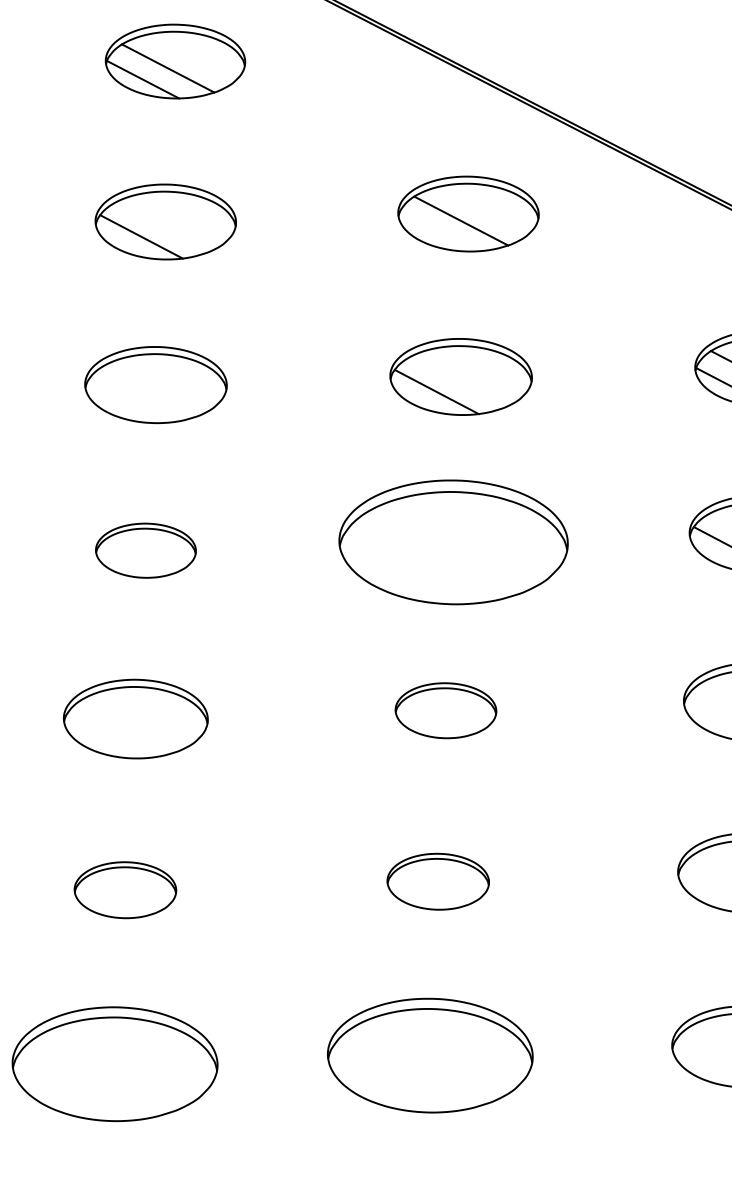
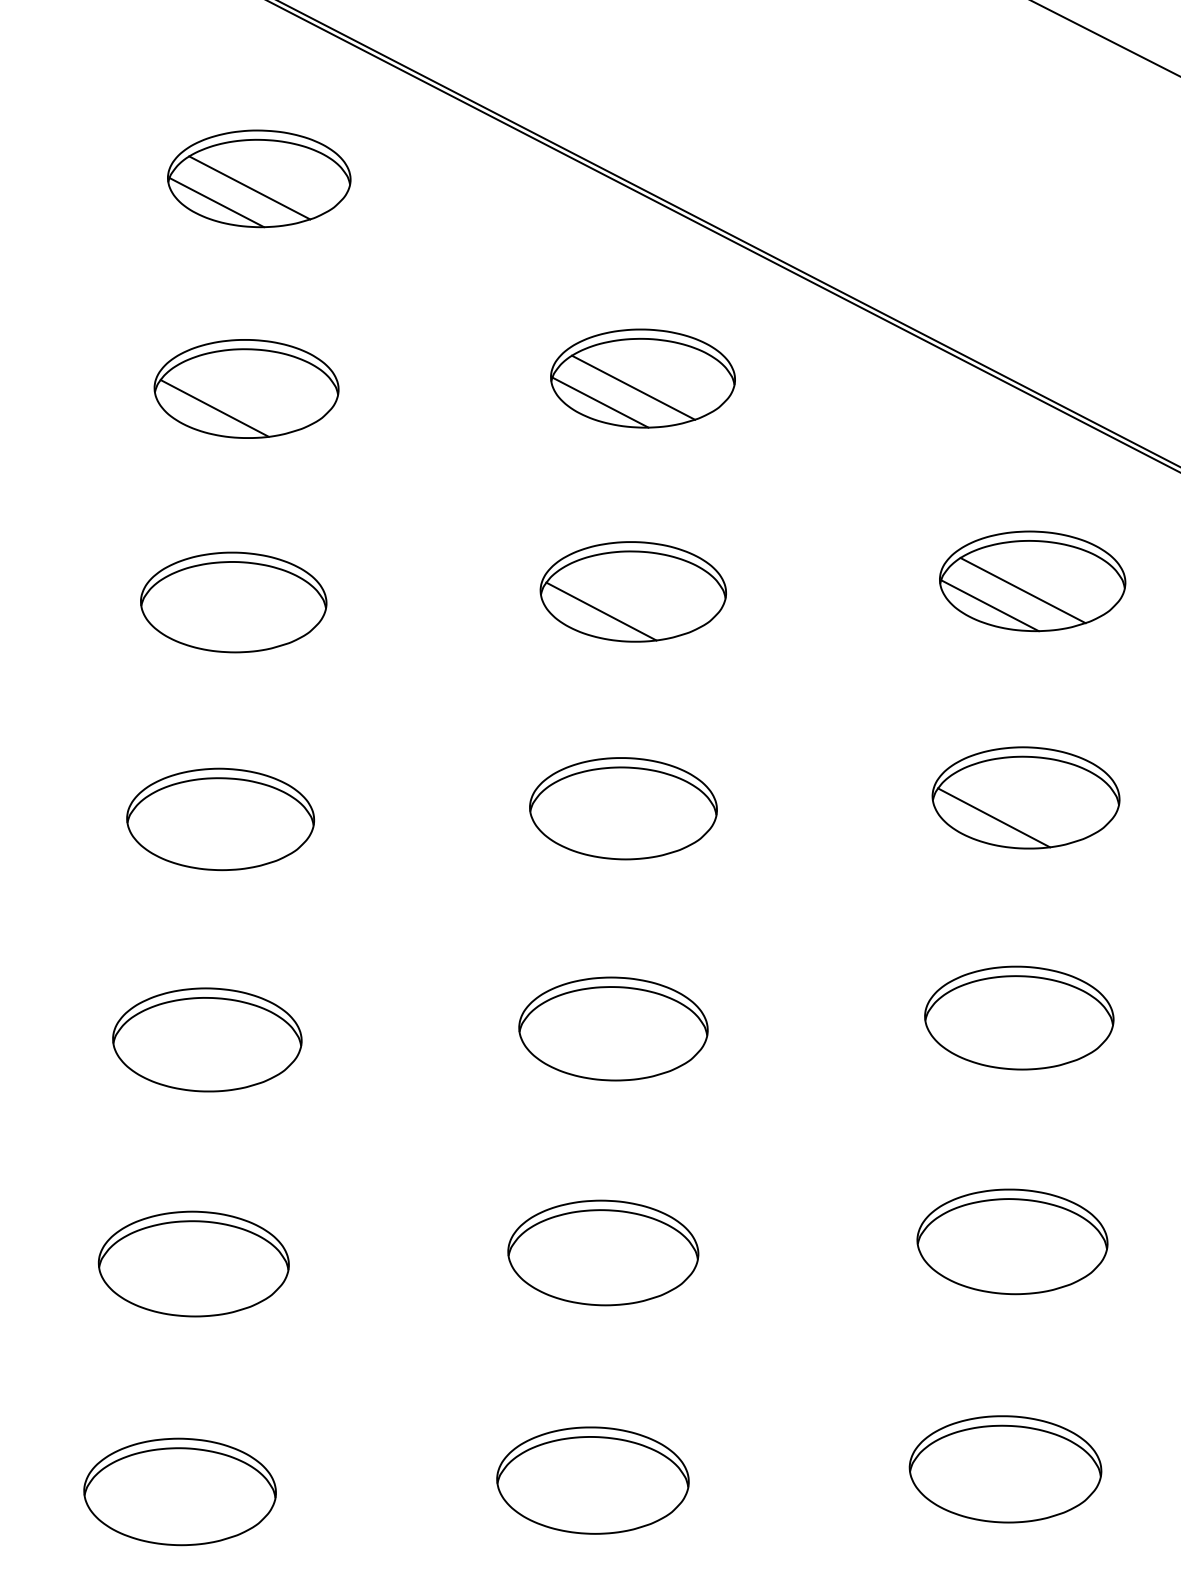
line: (436, 232) -> (600, 402), added
part: (453, 542) -> (623, 808), size x0.62
part: (145, 550) -> (220, 819), size x1.43
part: (445, 710) -> (613, 1028), size x1.43
part: (438, 881) -> (603, 1252), size x1.43
part: (125, 889) -> (193, 1263), size x1.43
part: (429, 1055) -> (592, 1480), size x0.71
part: (114, 1063) -> (179, 1491), size x0.71

